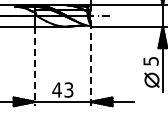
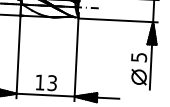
line: (35, 66) -> (18, 57), dashed -> solid
line: (90, 66) -> (75, 59), dashed -> solid
text: (56, 89) -> (39, 81), 43 -> 13

